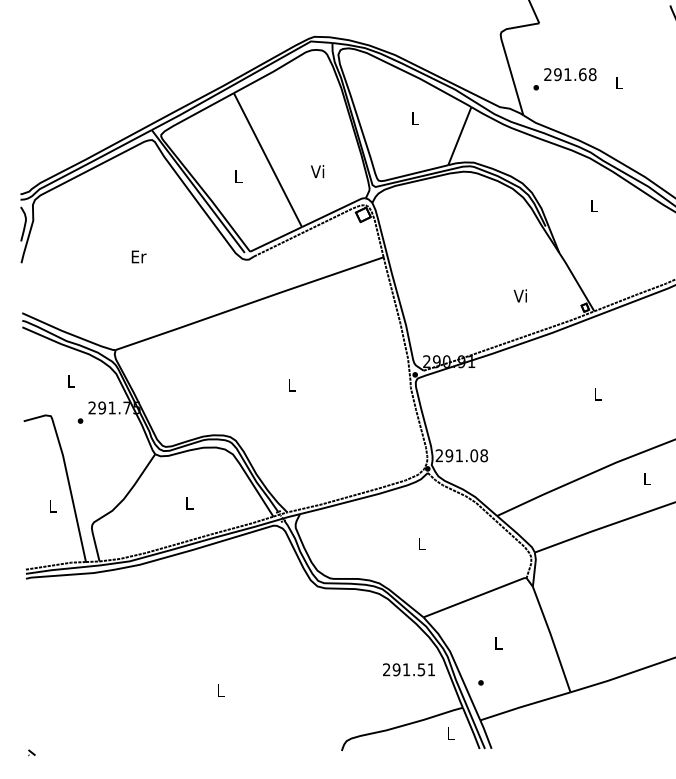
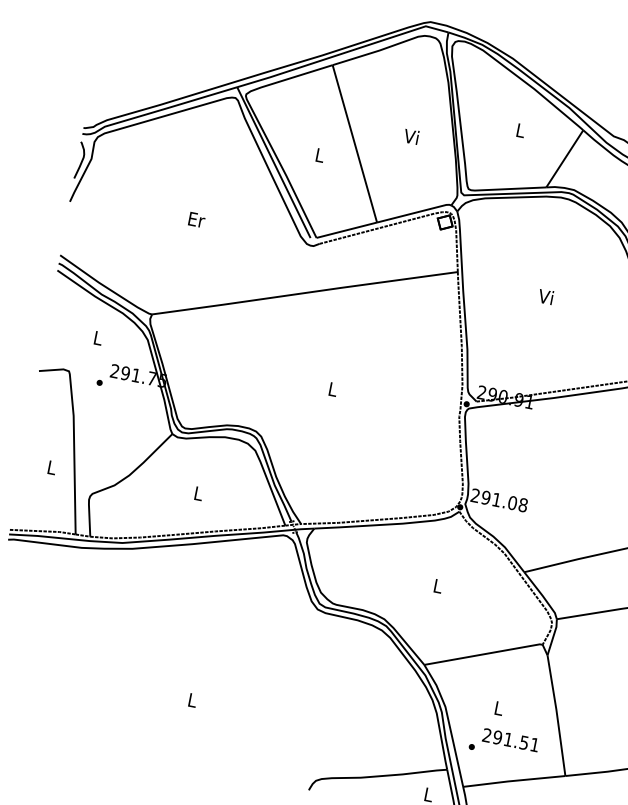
text: (317, 171) -> (411, 136), moved
text: (519, 295) -> (544, 296), moved
text: (408, 669) -> (510, 739), moved

